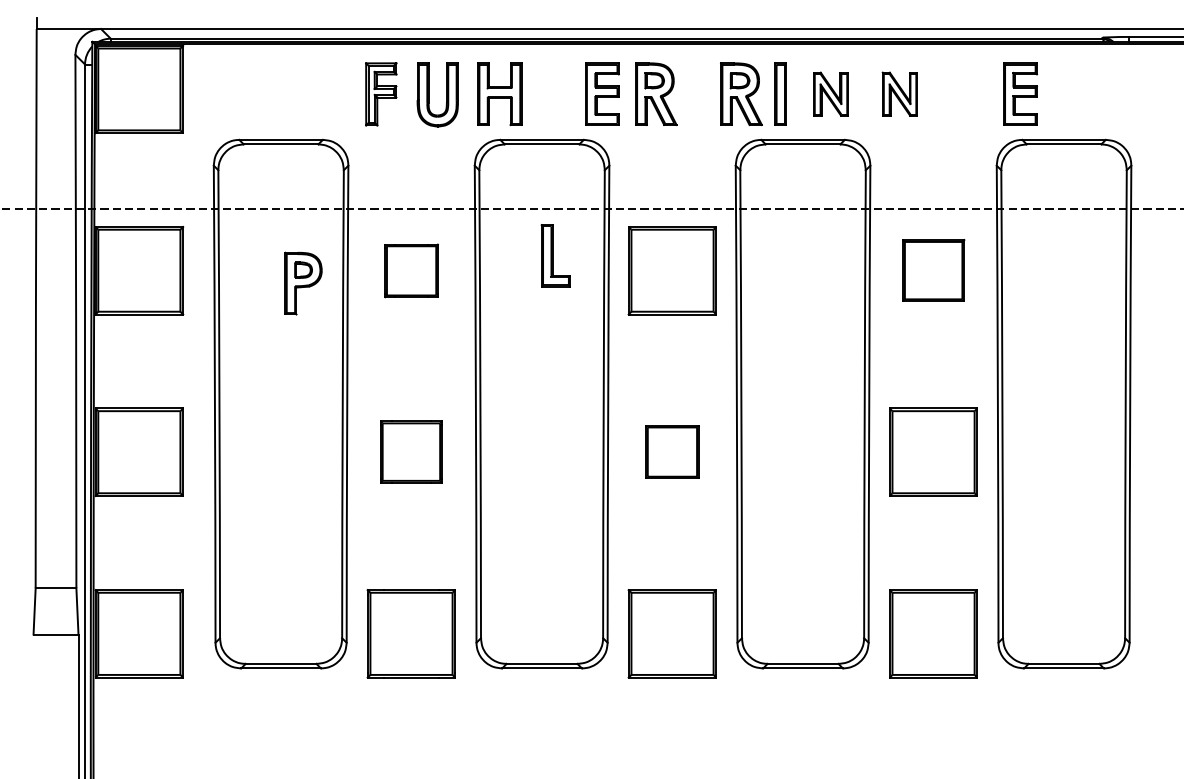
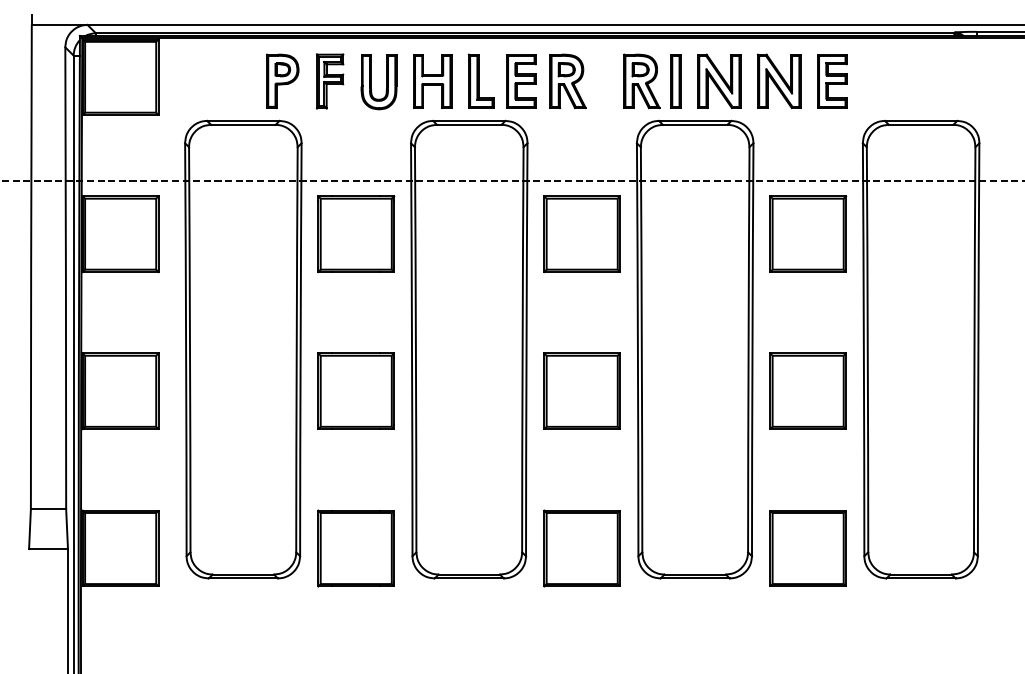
part: (831, 94) -> (719, 81), size x1.43
part: (899, 94) -> (778, 81), size x1.43
part: (1020, 94) -> (832, 81), moved
part: (555, 254) -> (480, 80), moved
part: (933, 269) -> (808, 233), size x1.43
part: (411, 271) -> (356, 234), size x1.67
part: (303, 283) -> (282, 81), moved
part: (410, 451) -> (355, 390), size x1.43
part: (671, 451) -> (581, 390), size x1.67

